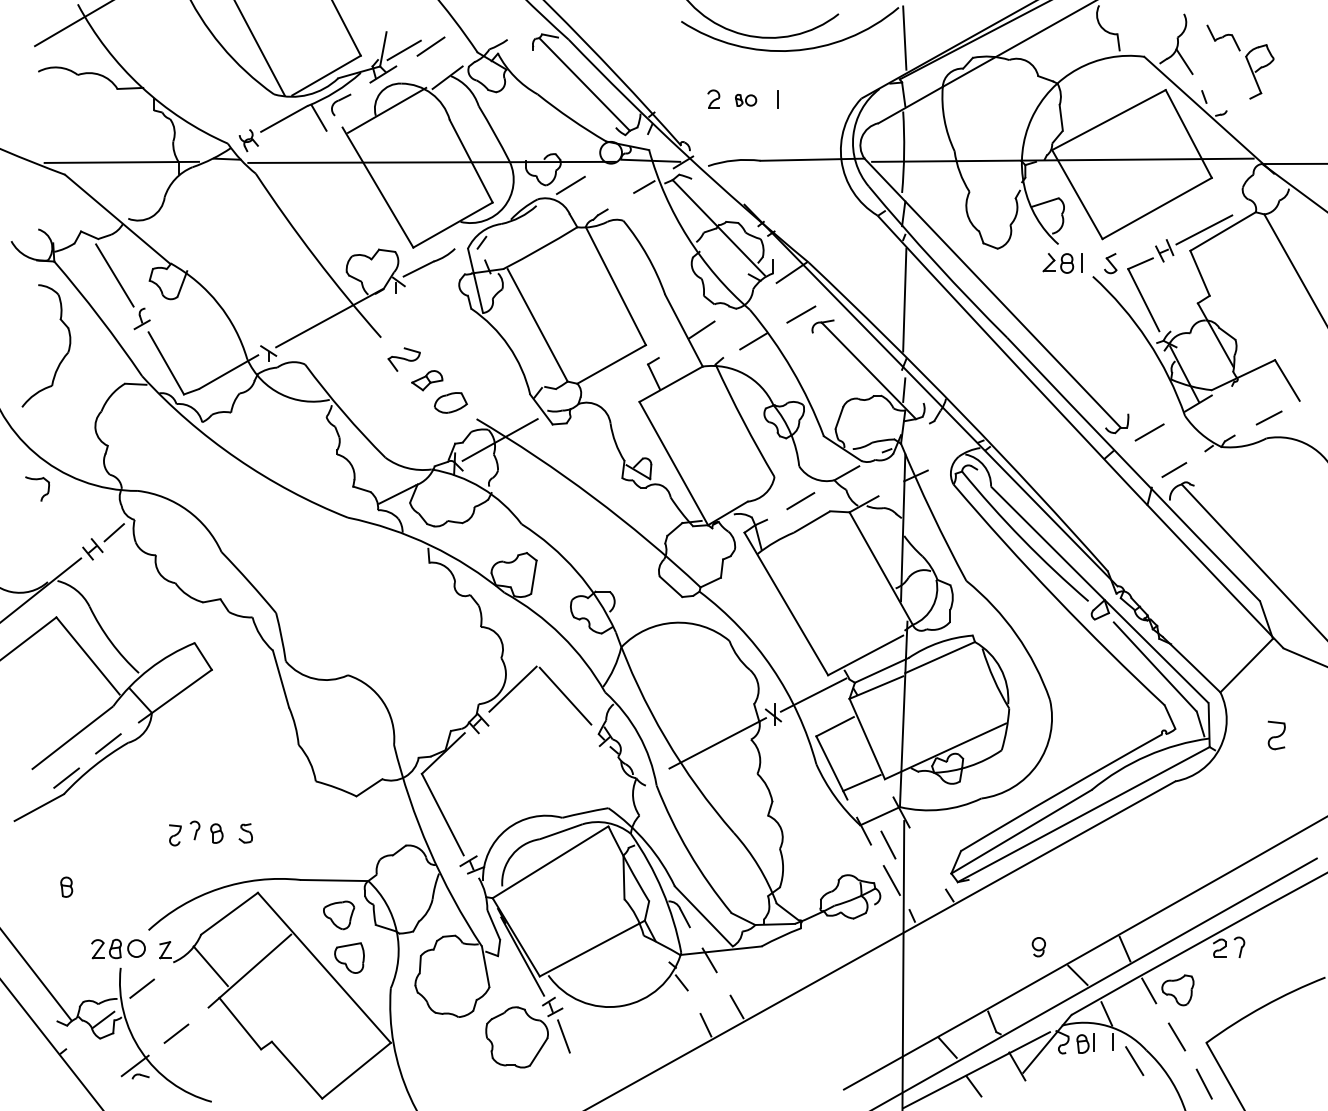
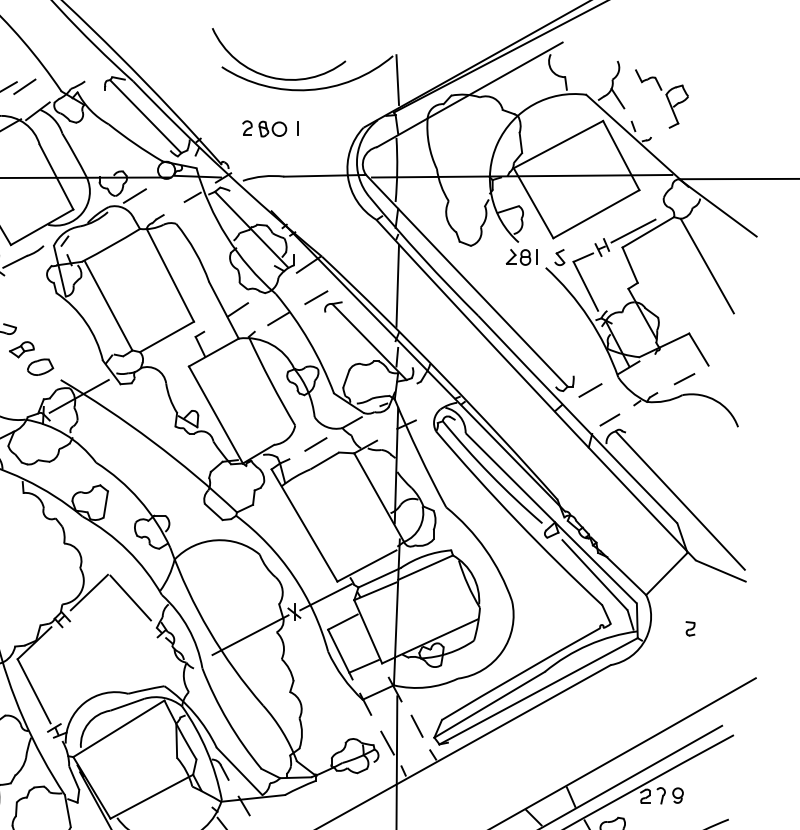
part: (745, 100) -> (272, 129), size x1.67
part: (1276, 734) -> (690, 628), size x0.62
line: (888, 844) -> (417, 725), moved
part: (1038, 947) -> (677, 795), moved

